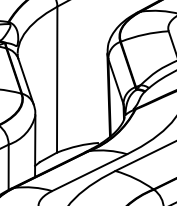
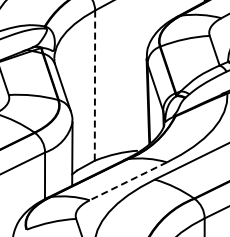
line: (56, 80) -> (94, 86), solid -> dashed
line: (88, 172) -> (127, 181), solid -> dashed

